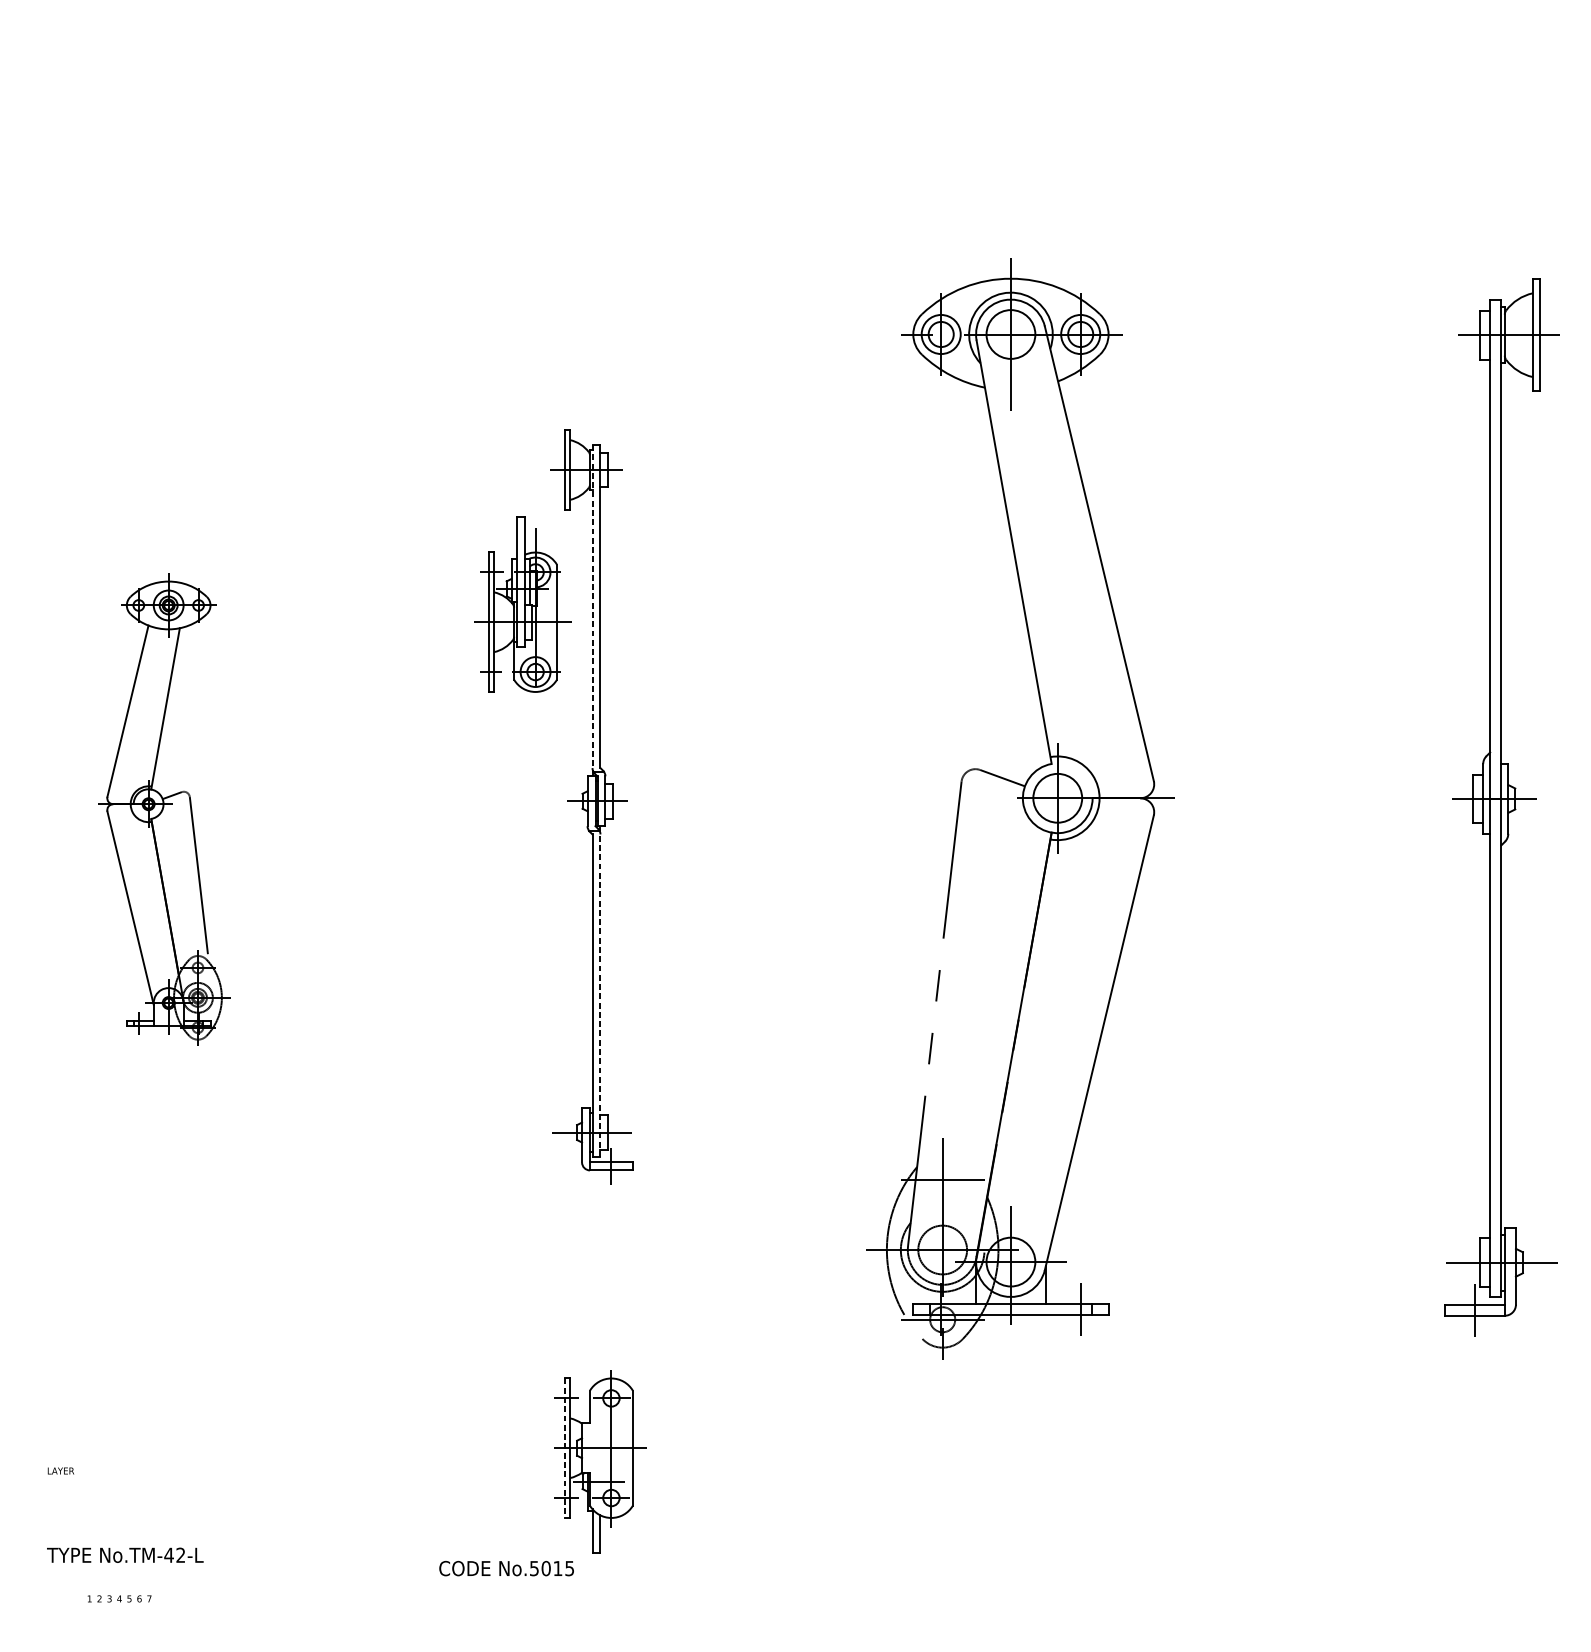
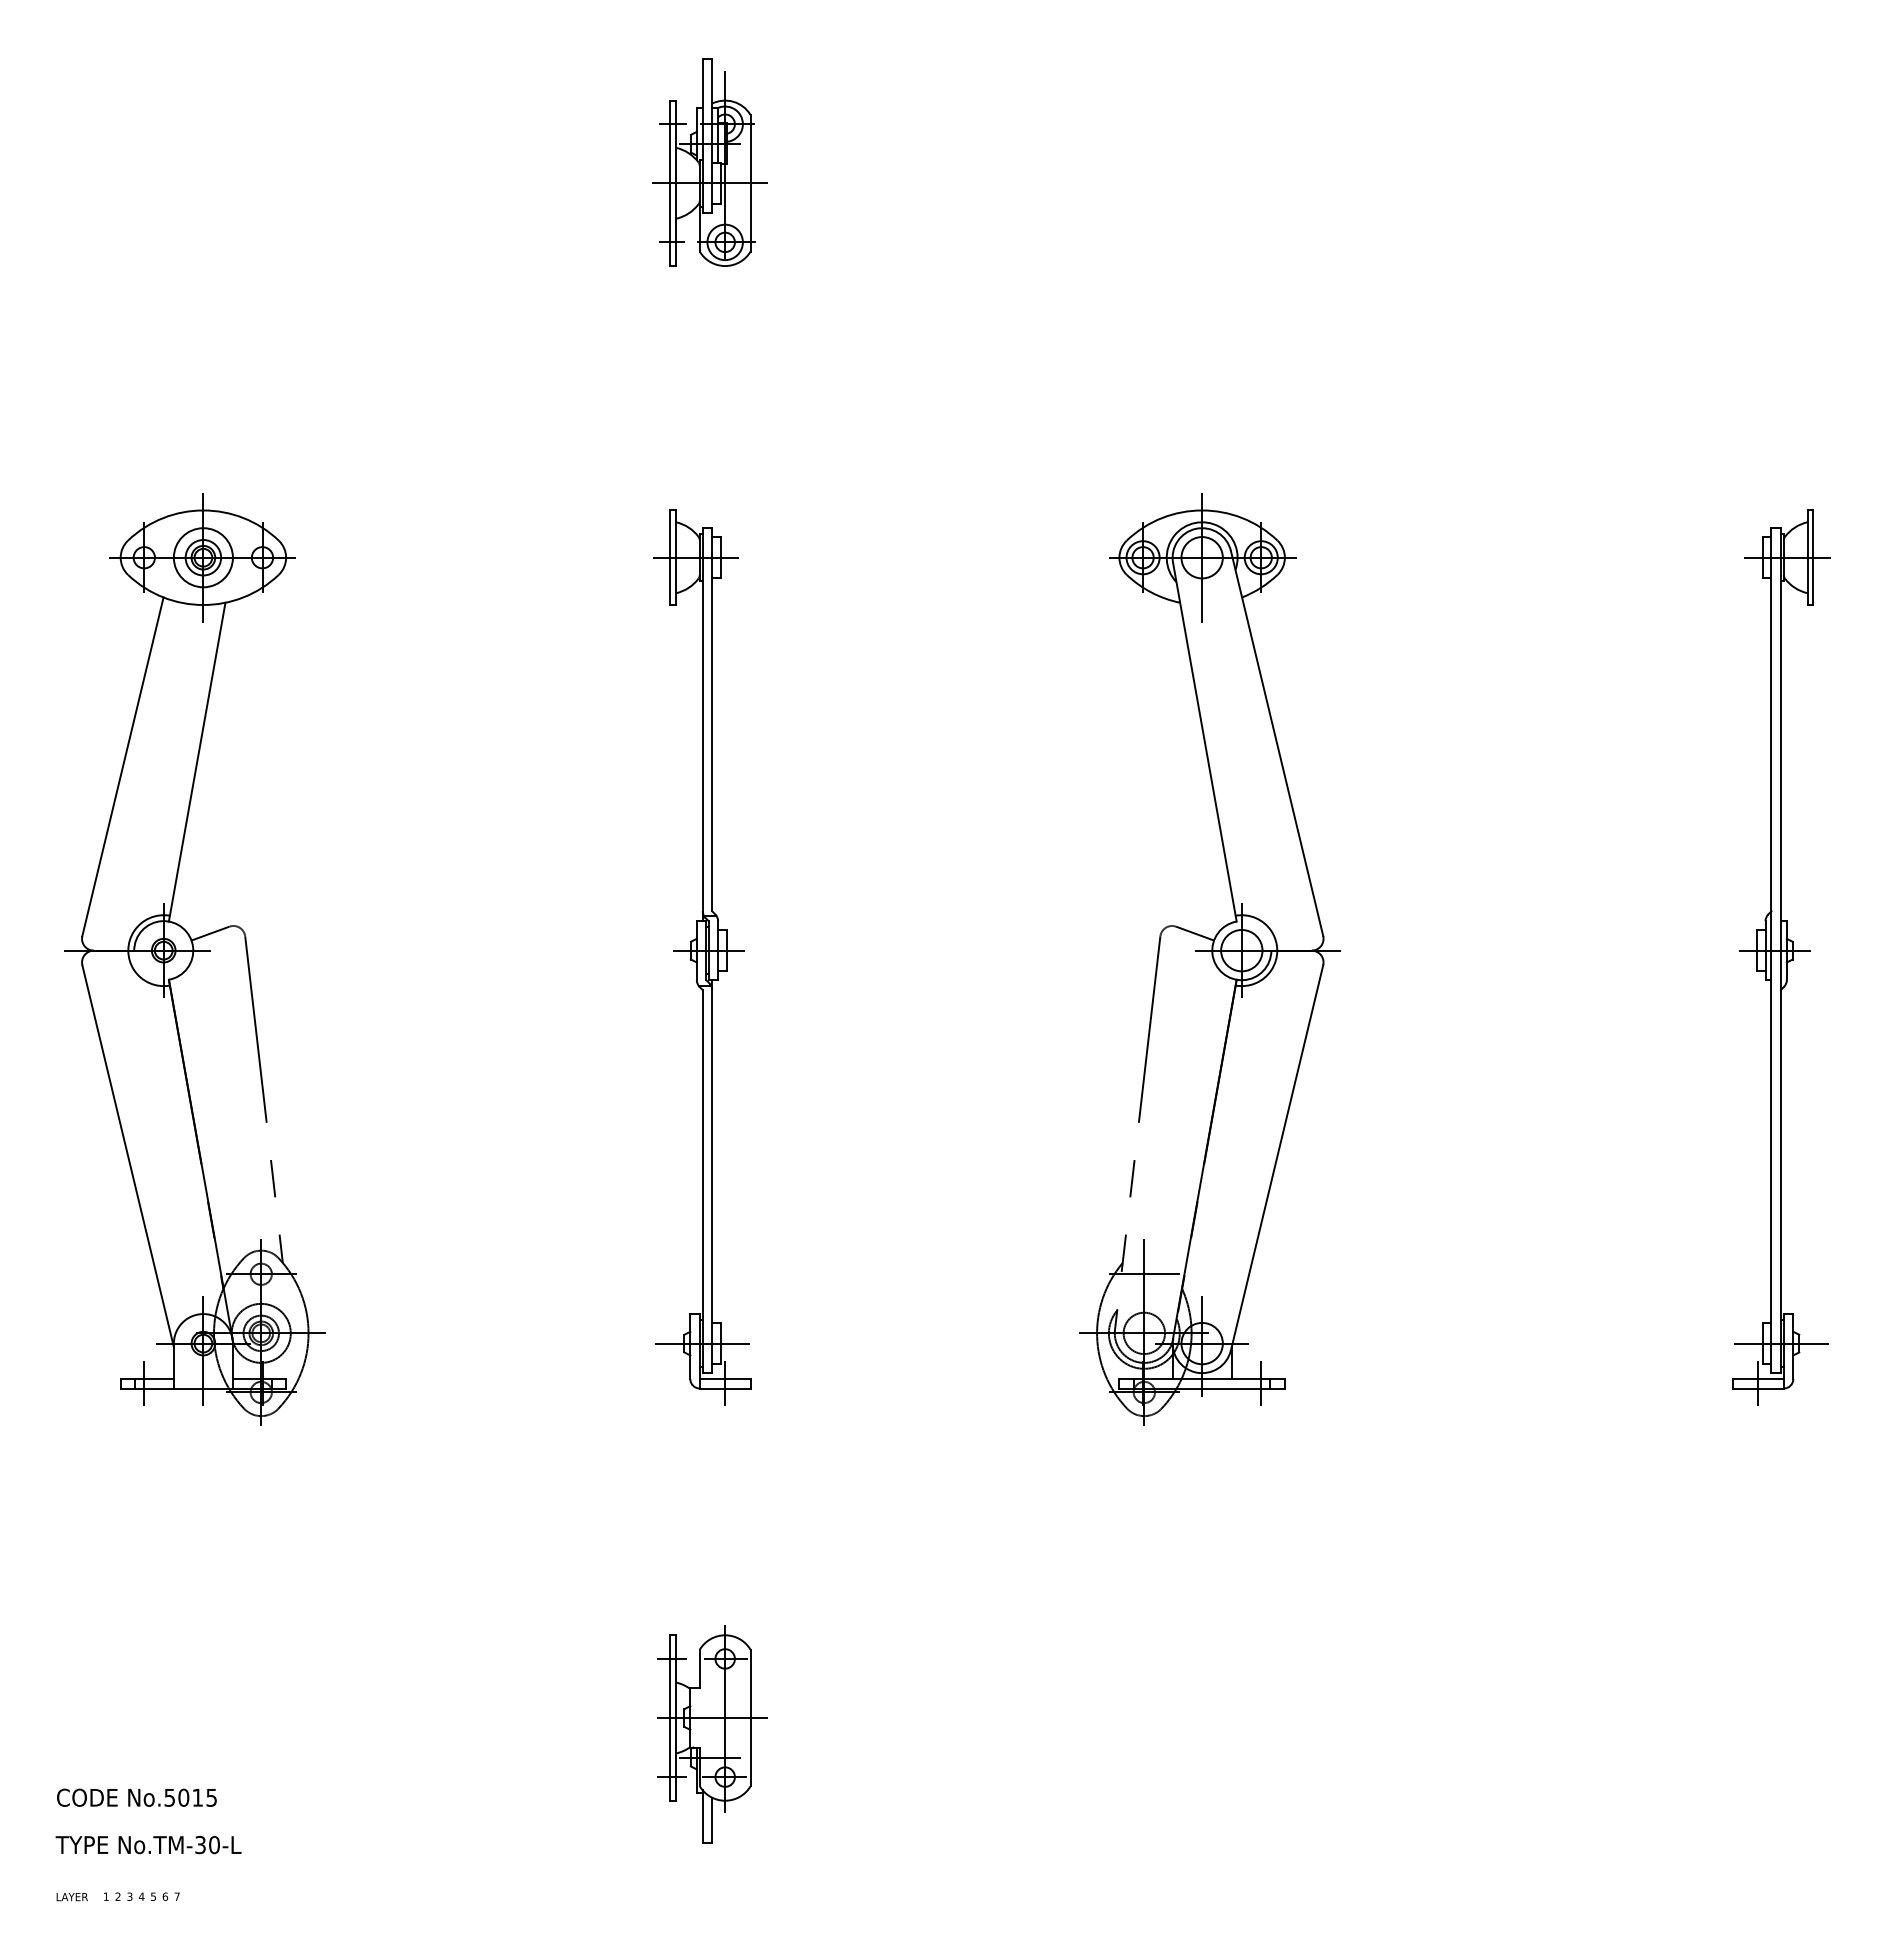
part: (522, 604) -> (709, 162), moved
line: (592, 611) -> (702, 725), dashed -> solid
part: (1502, 807) -> (1781, 957), size x0.71
part: (164, 808) -> (194, 959), size x1.67
part: (1019, 808) -> (1209, 959), size x0.71
line: (600, 990) -> (712, 1175), dashed -> solid
line: (565, 1448) -> (670, 1718), dashed -> solid
text: (60, 1471) -> (71, 1897), moved
text: (174, 1555) -> (206, 1845), No.TM-42-L -> No.TM-30-L
text: (506, 1568) -> (136, 1797), moved

